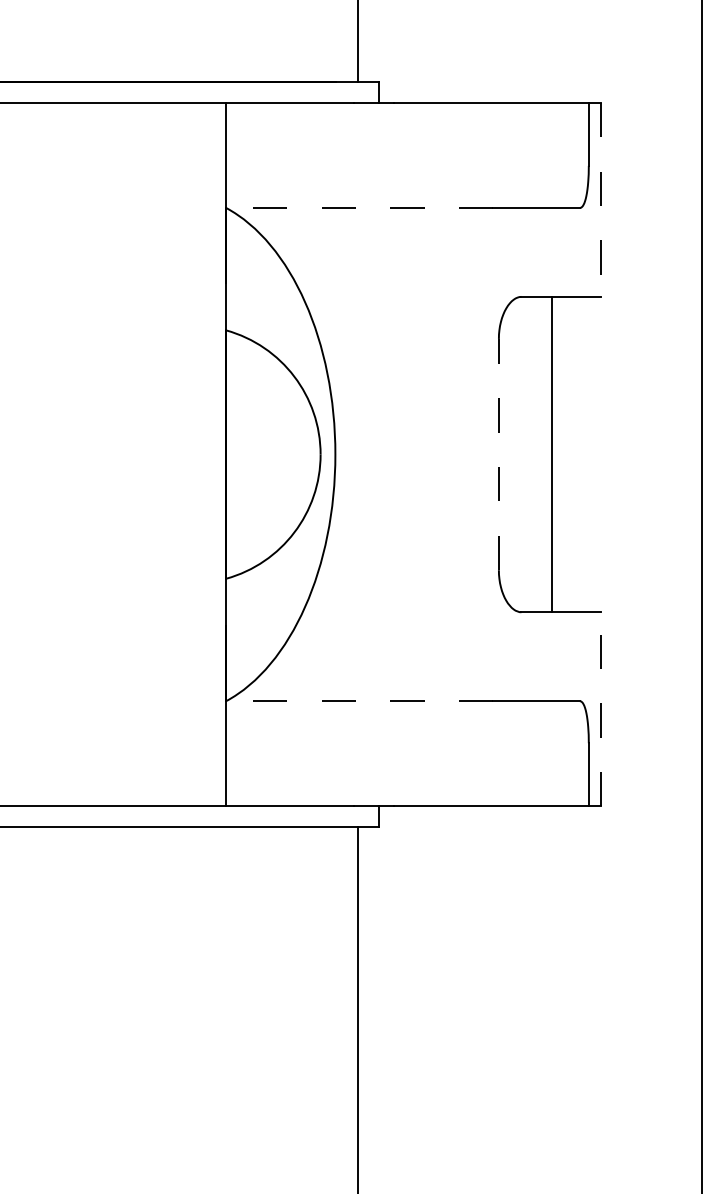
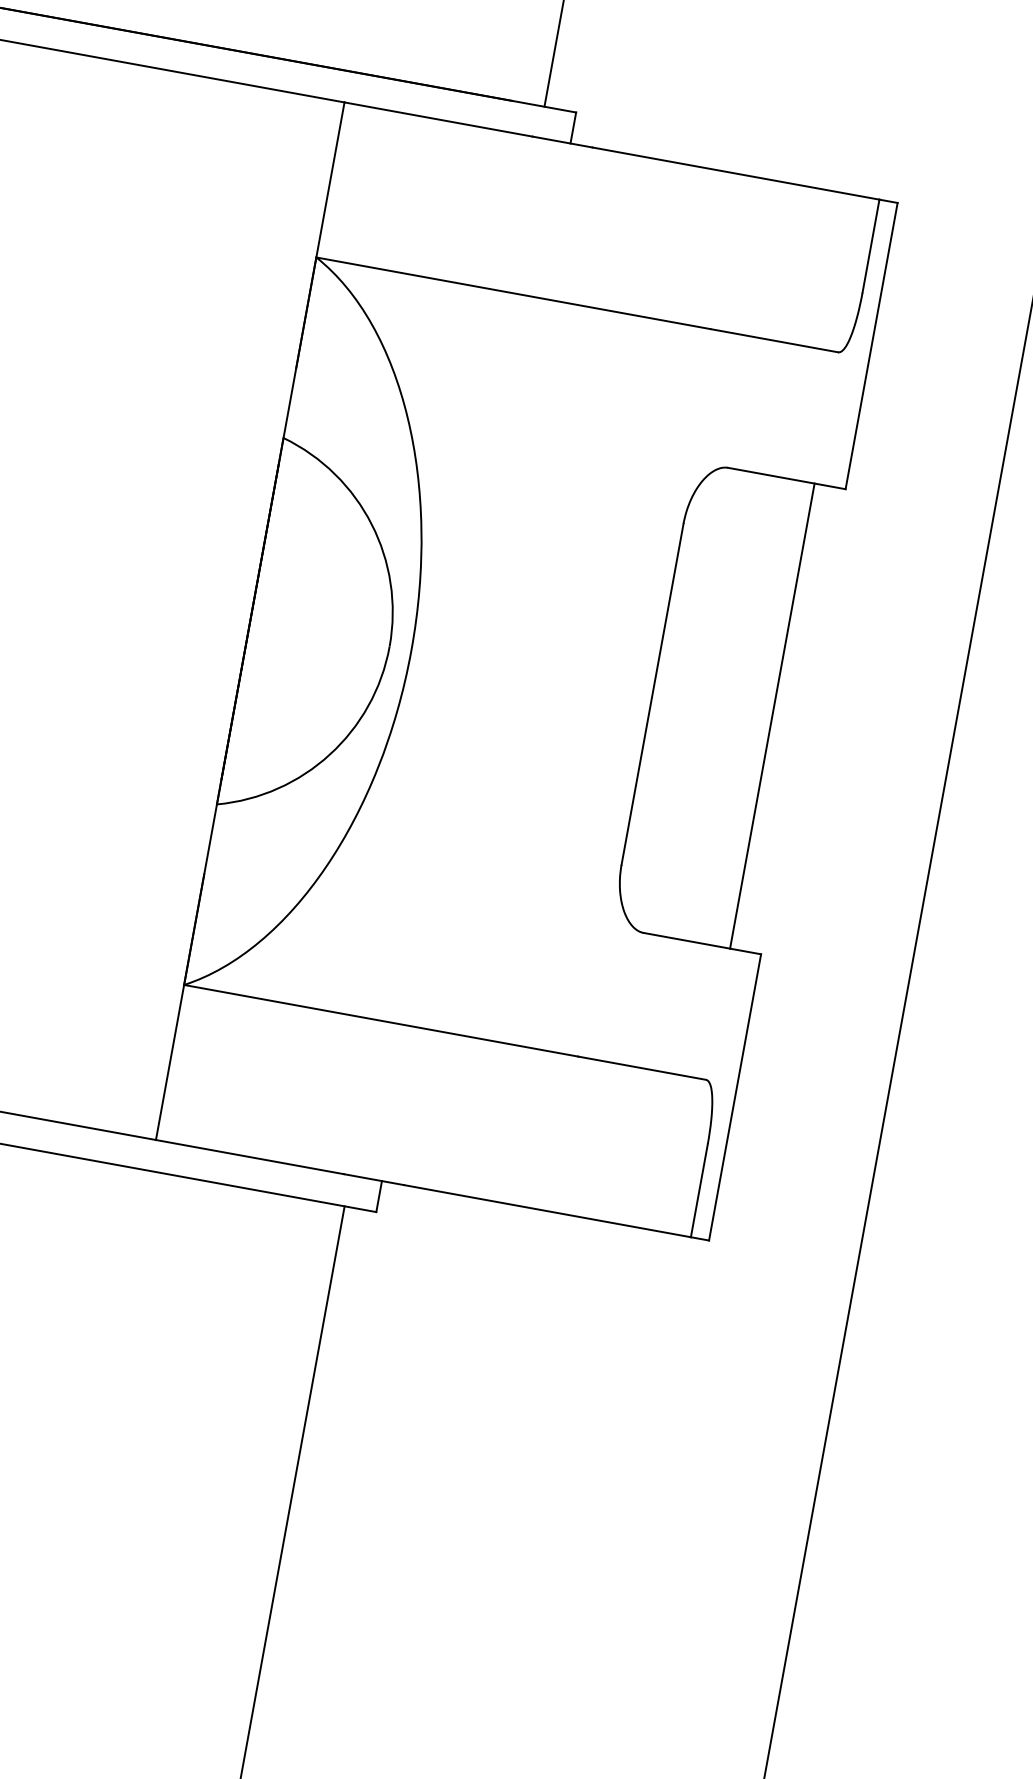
line: (601, 200) -> (871, 347), dashed -> solid
line: (359, 207) -> (513, 292), dashed -> solid
line: (498, 454) -> (651, 694), dashed -> solid
line: (552, 454) -> (772, 716), moved
line: (359, 701) -> (380, 1021), dashed -> solid
line: (601, 708) -> (735, 1096), dashed -> solid

